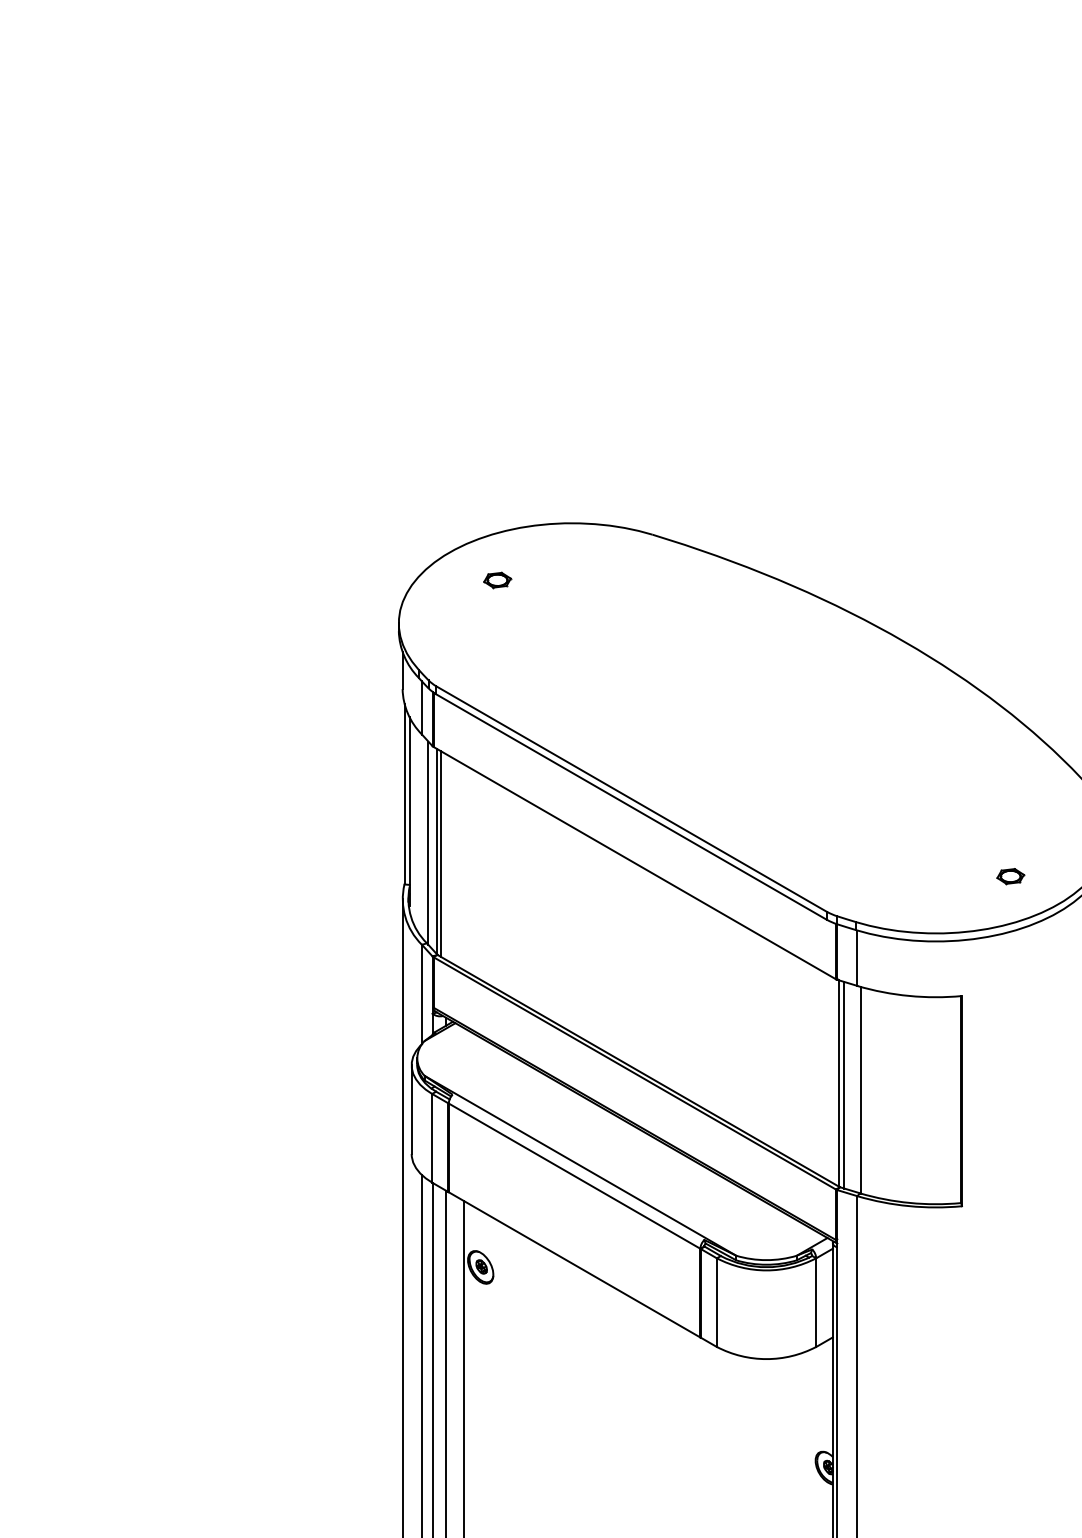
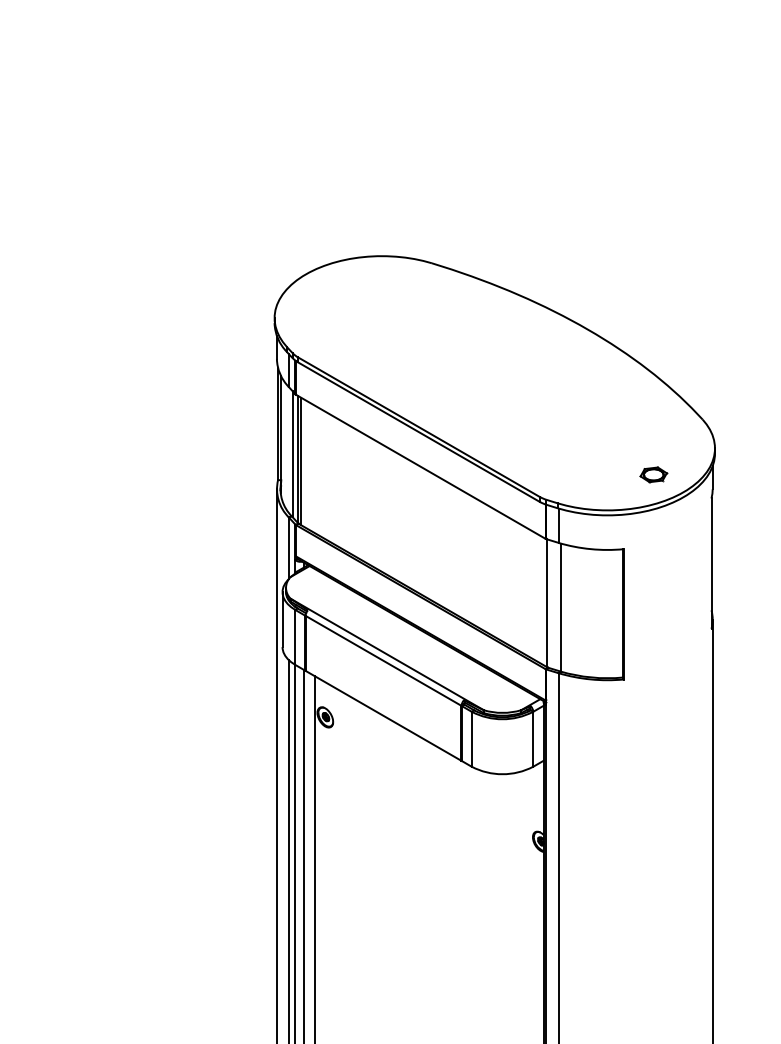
part: (497, 580) -> (335, 291), removed
part: (1010, 877) -> (653, 475), size x1.6
line: (843, 1085) -> (550, 604), removed

